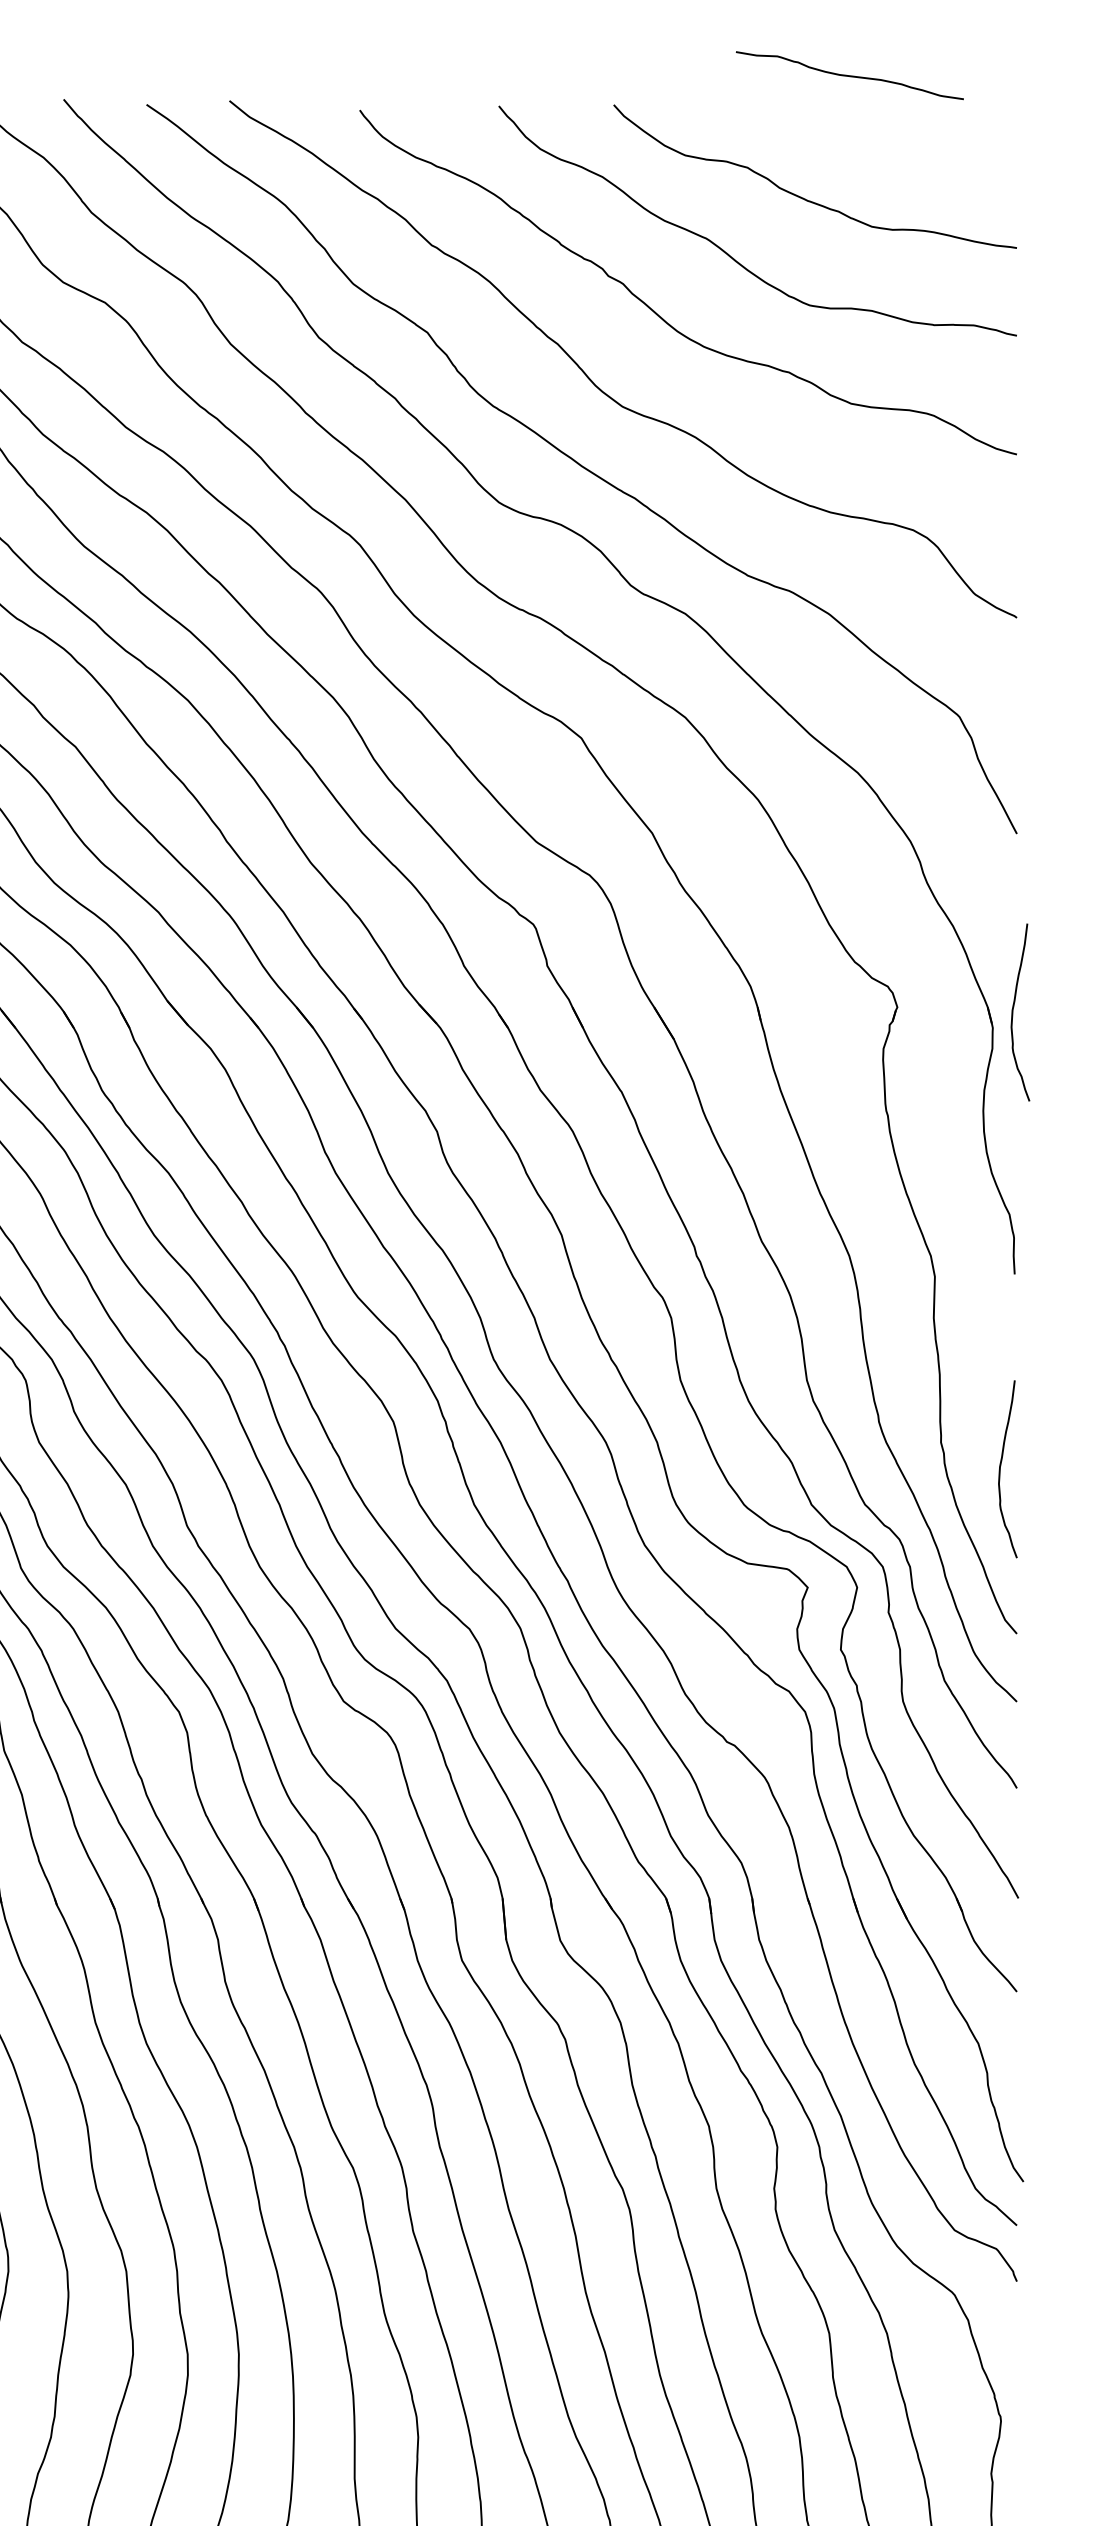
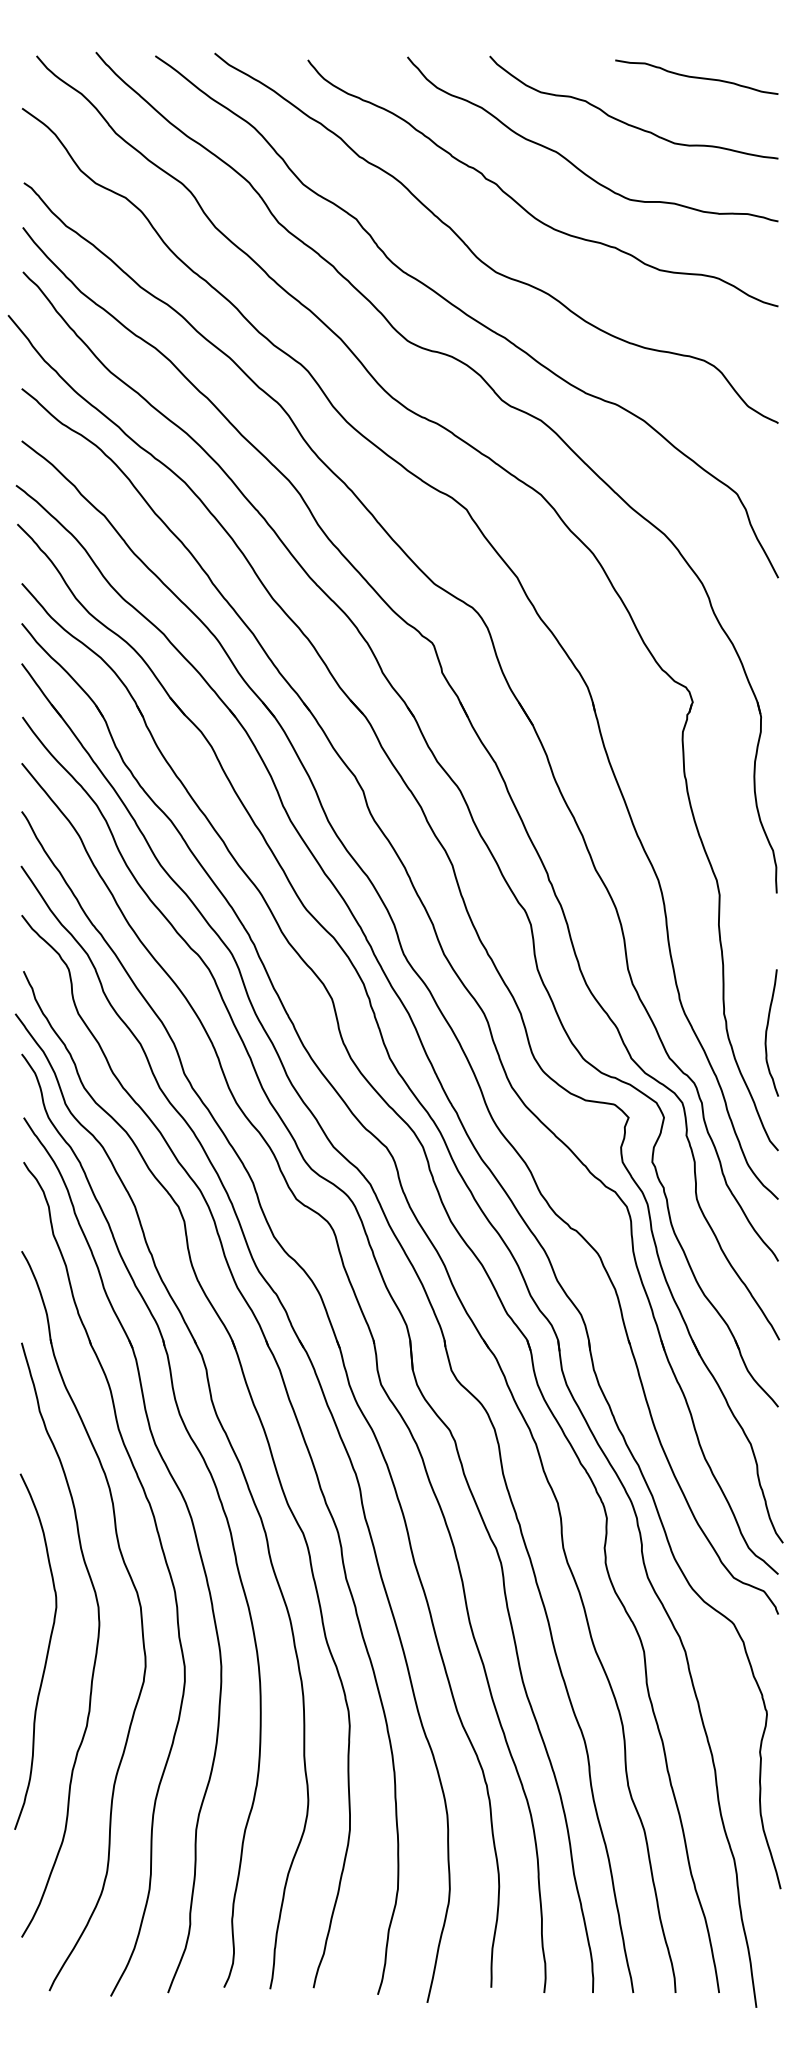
curve: (849, 74) -> (696, 76), moved
curve: (1014, 1011) -> (776, 705), removed

